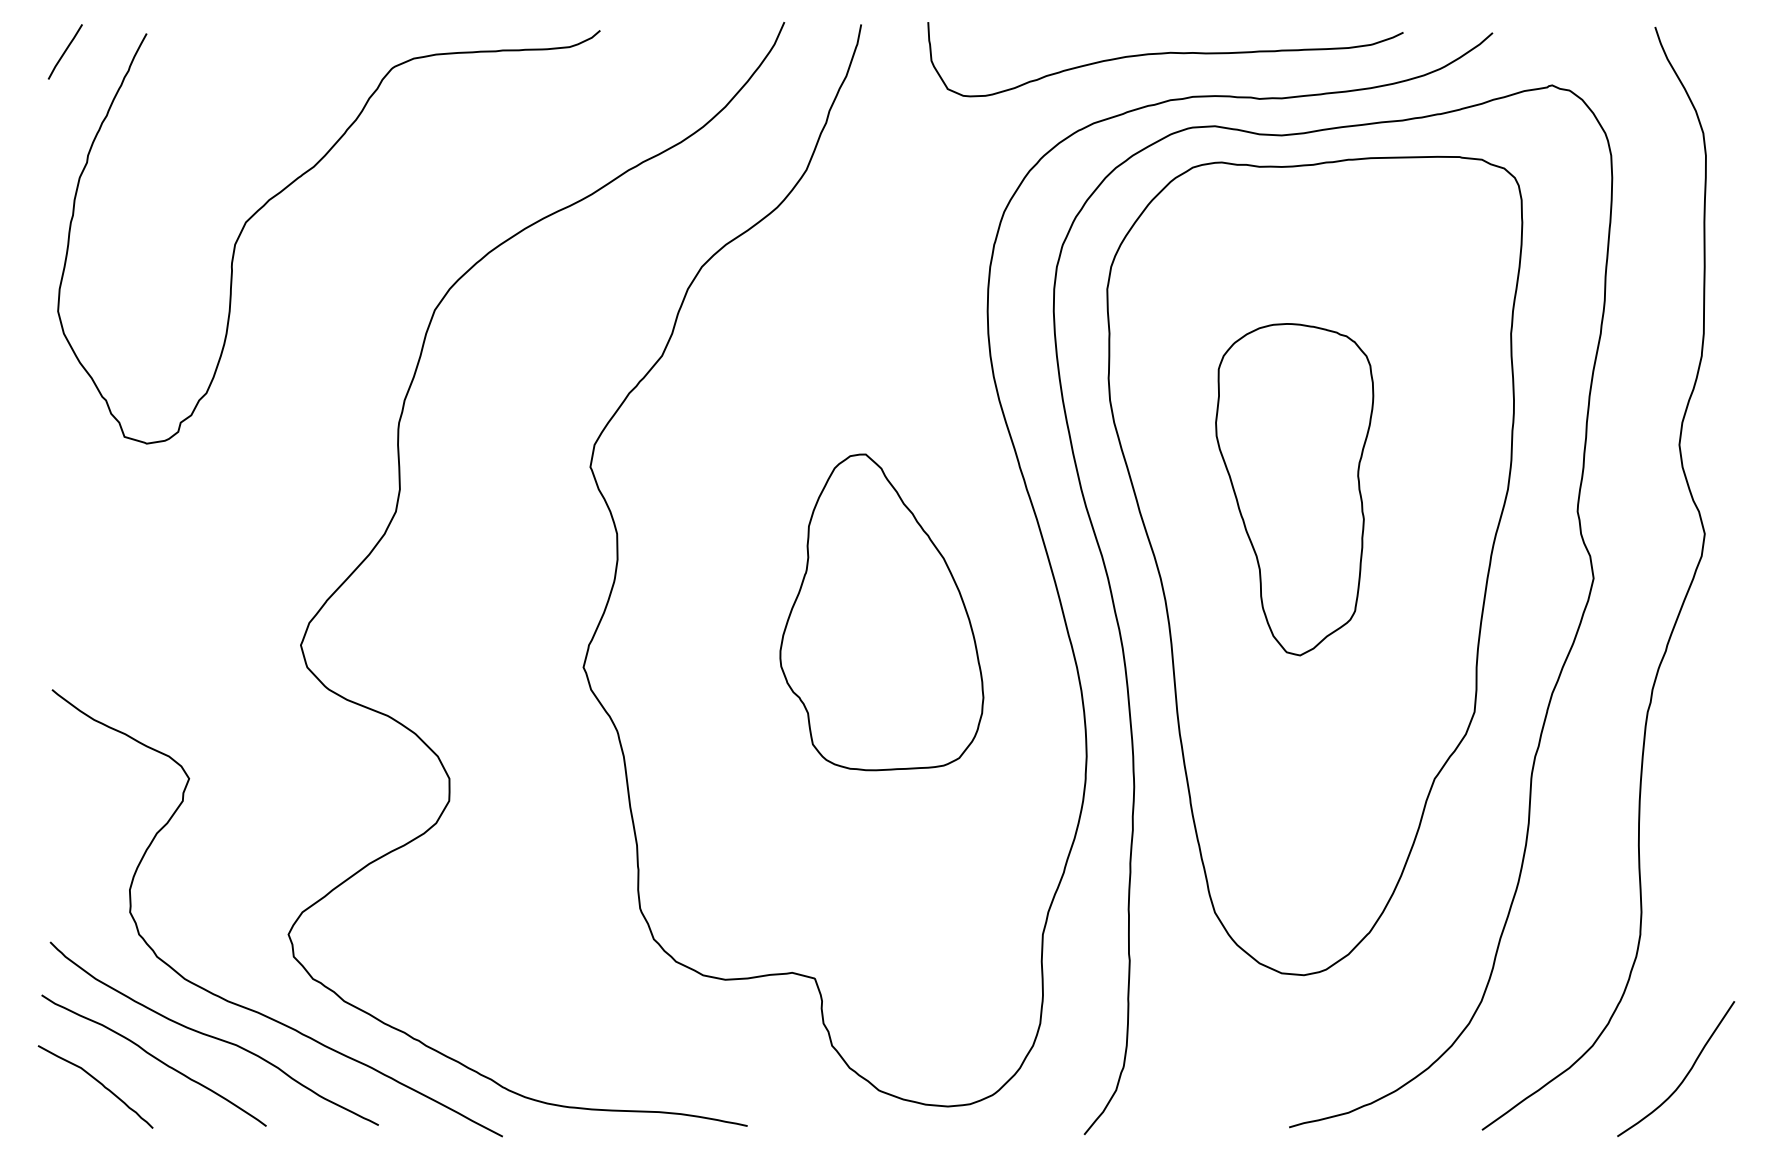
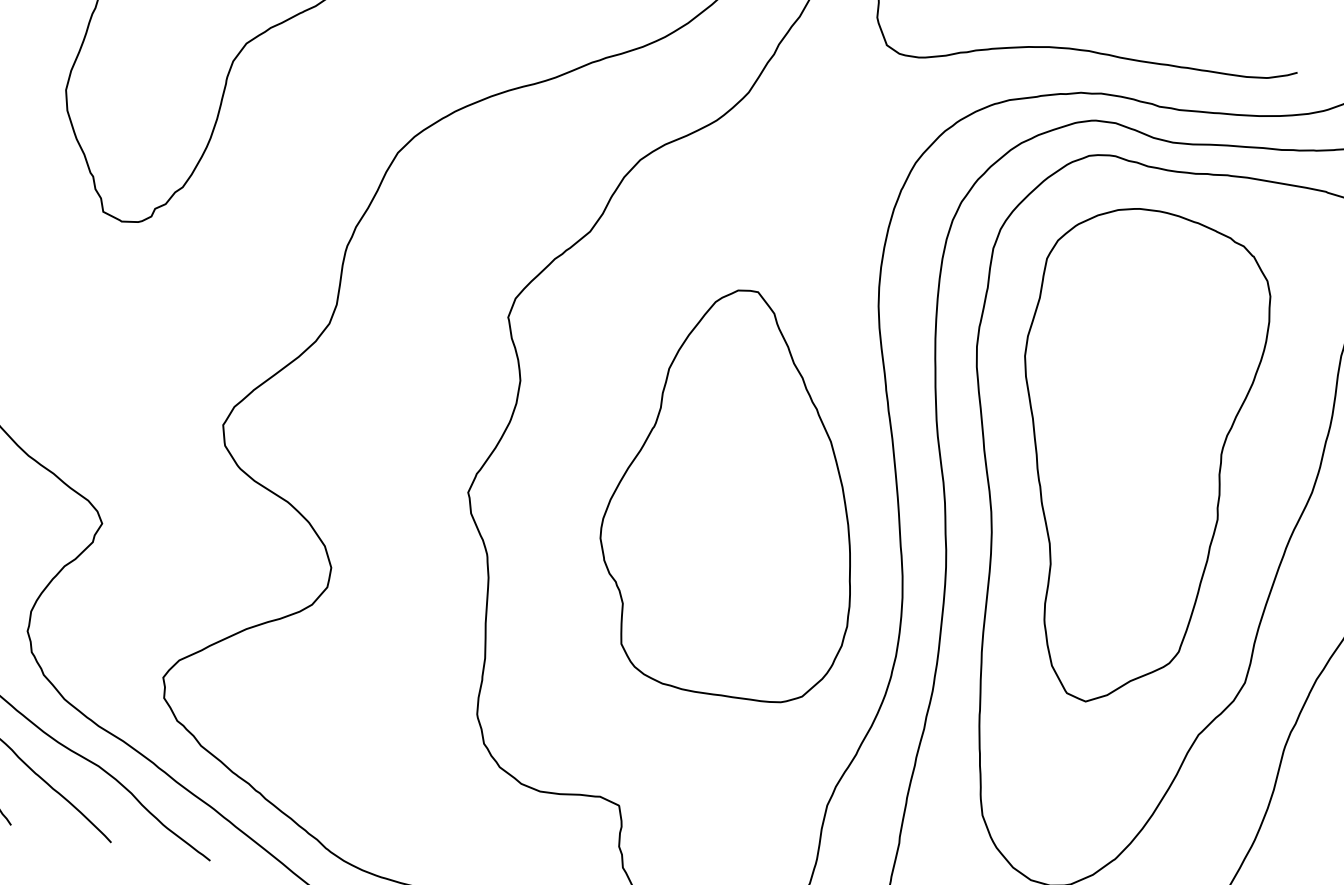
part: (1294, 489) -> (1124, 456), size x1.67
part: (881, 612) -> (739, 494), size x1.43

